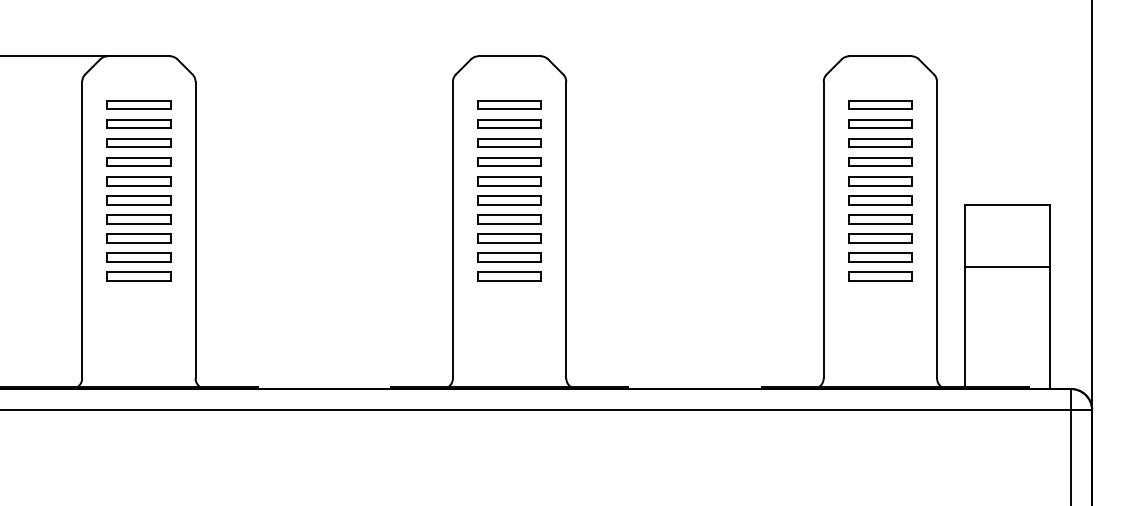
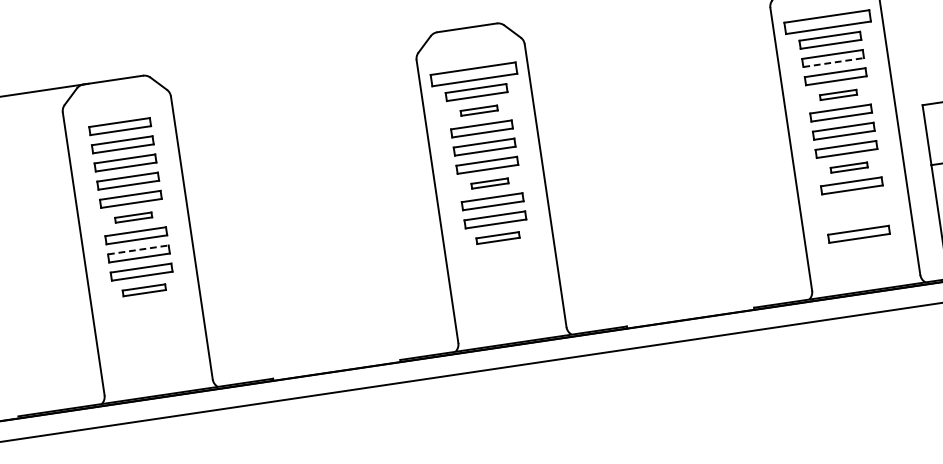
part: (509, 104) -> (473, 73), size x1.4
part: (880, 104) -> (827, 21), size x1.4
part: (509, 142) -> (479, 110), size x0.6
line: (880, 147) -> (833, 62), solid -> dashed
part: (880, 181) -> (838, 95), size x0.6
part: (138, 200) -> (133, 217), size x0.6
part: (509, 219) -> (489, 183), size x0.6
line: (138, 234) -> (138, 250), solid -> dashed
part: (880, 257) -> (849, 167), size x0.6
part: (138, 276) -> (143, 290), size x0.7
part: (509, 276) -> (497, 238), size x0.7
part: (880, 327) -> (859, 234), added

